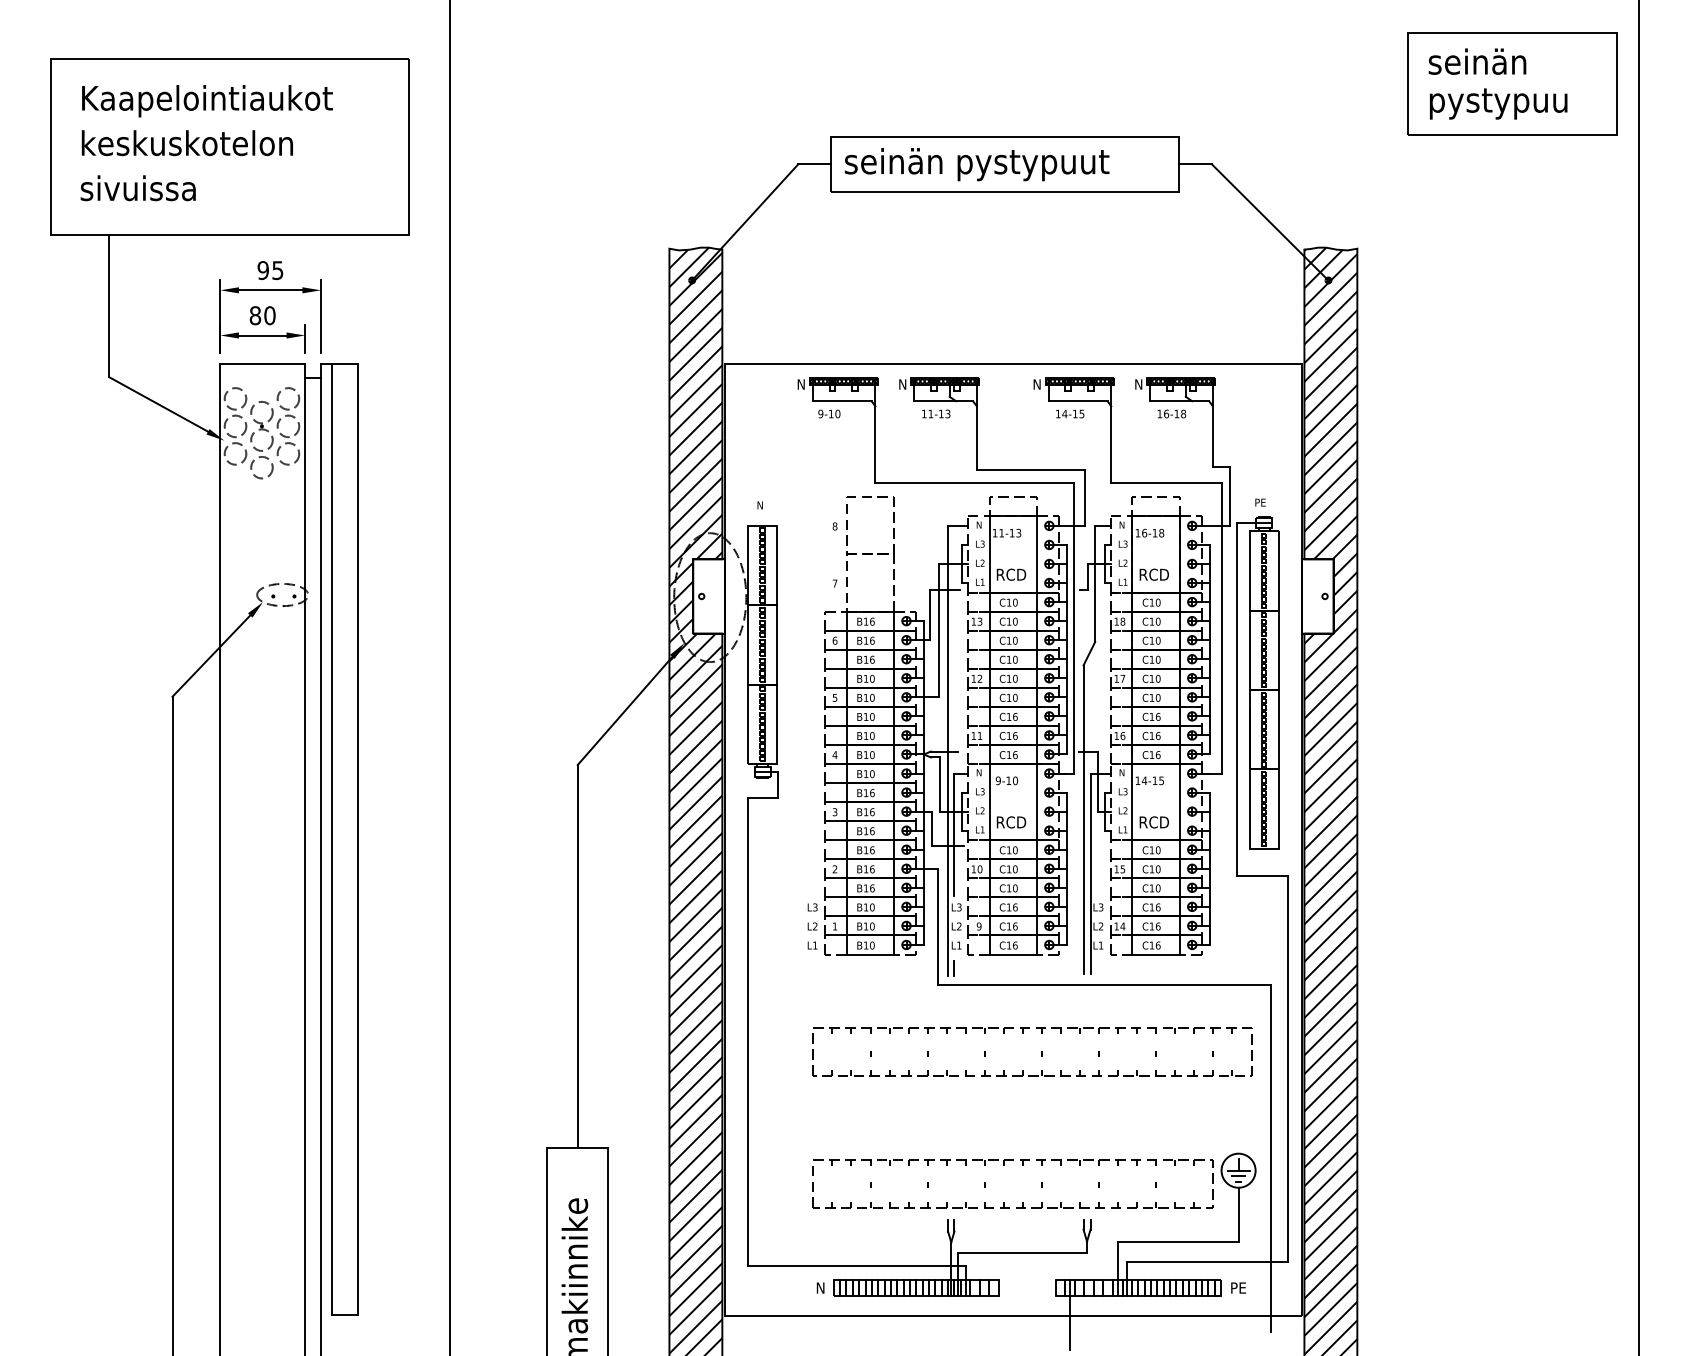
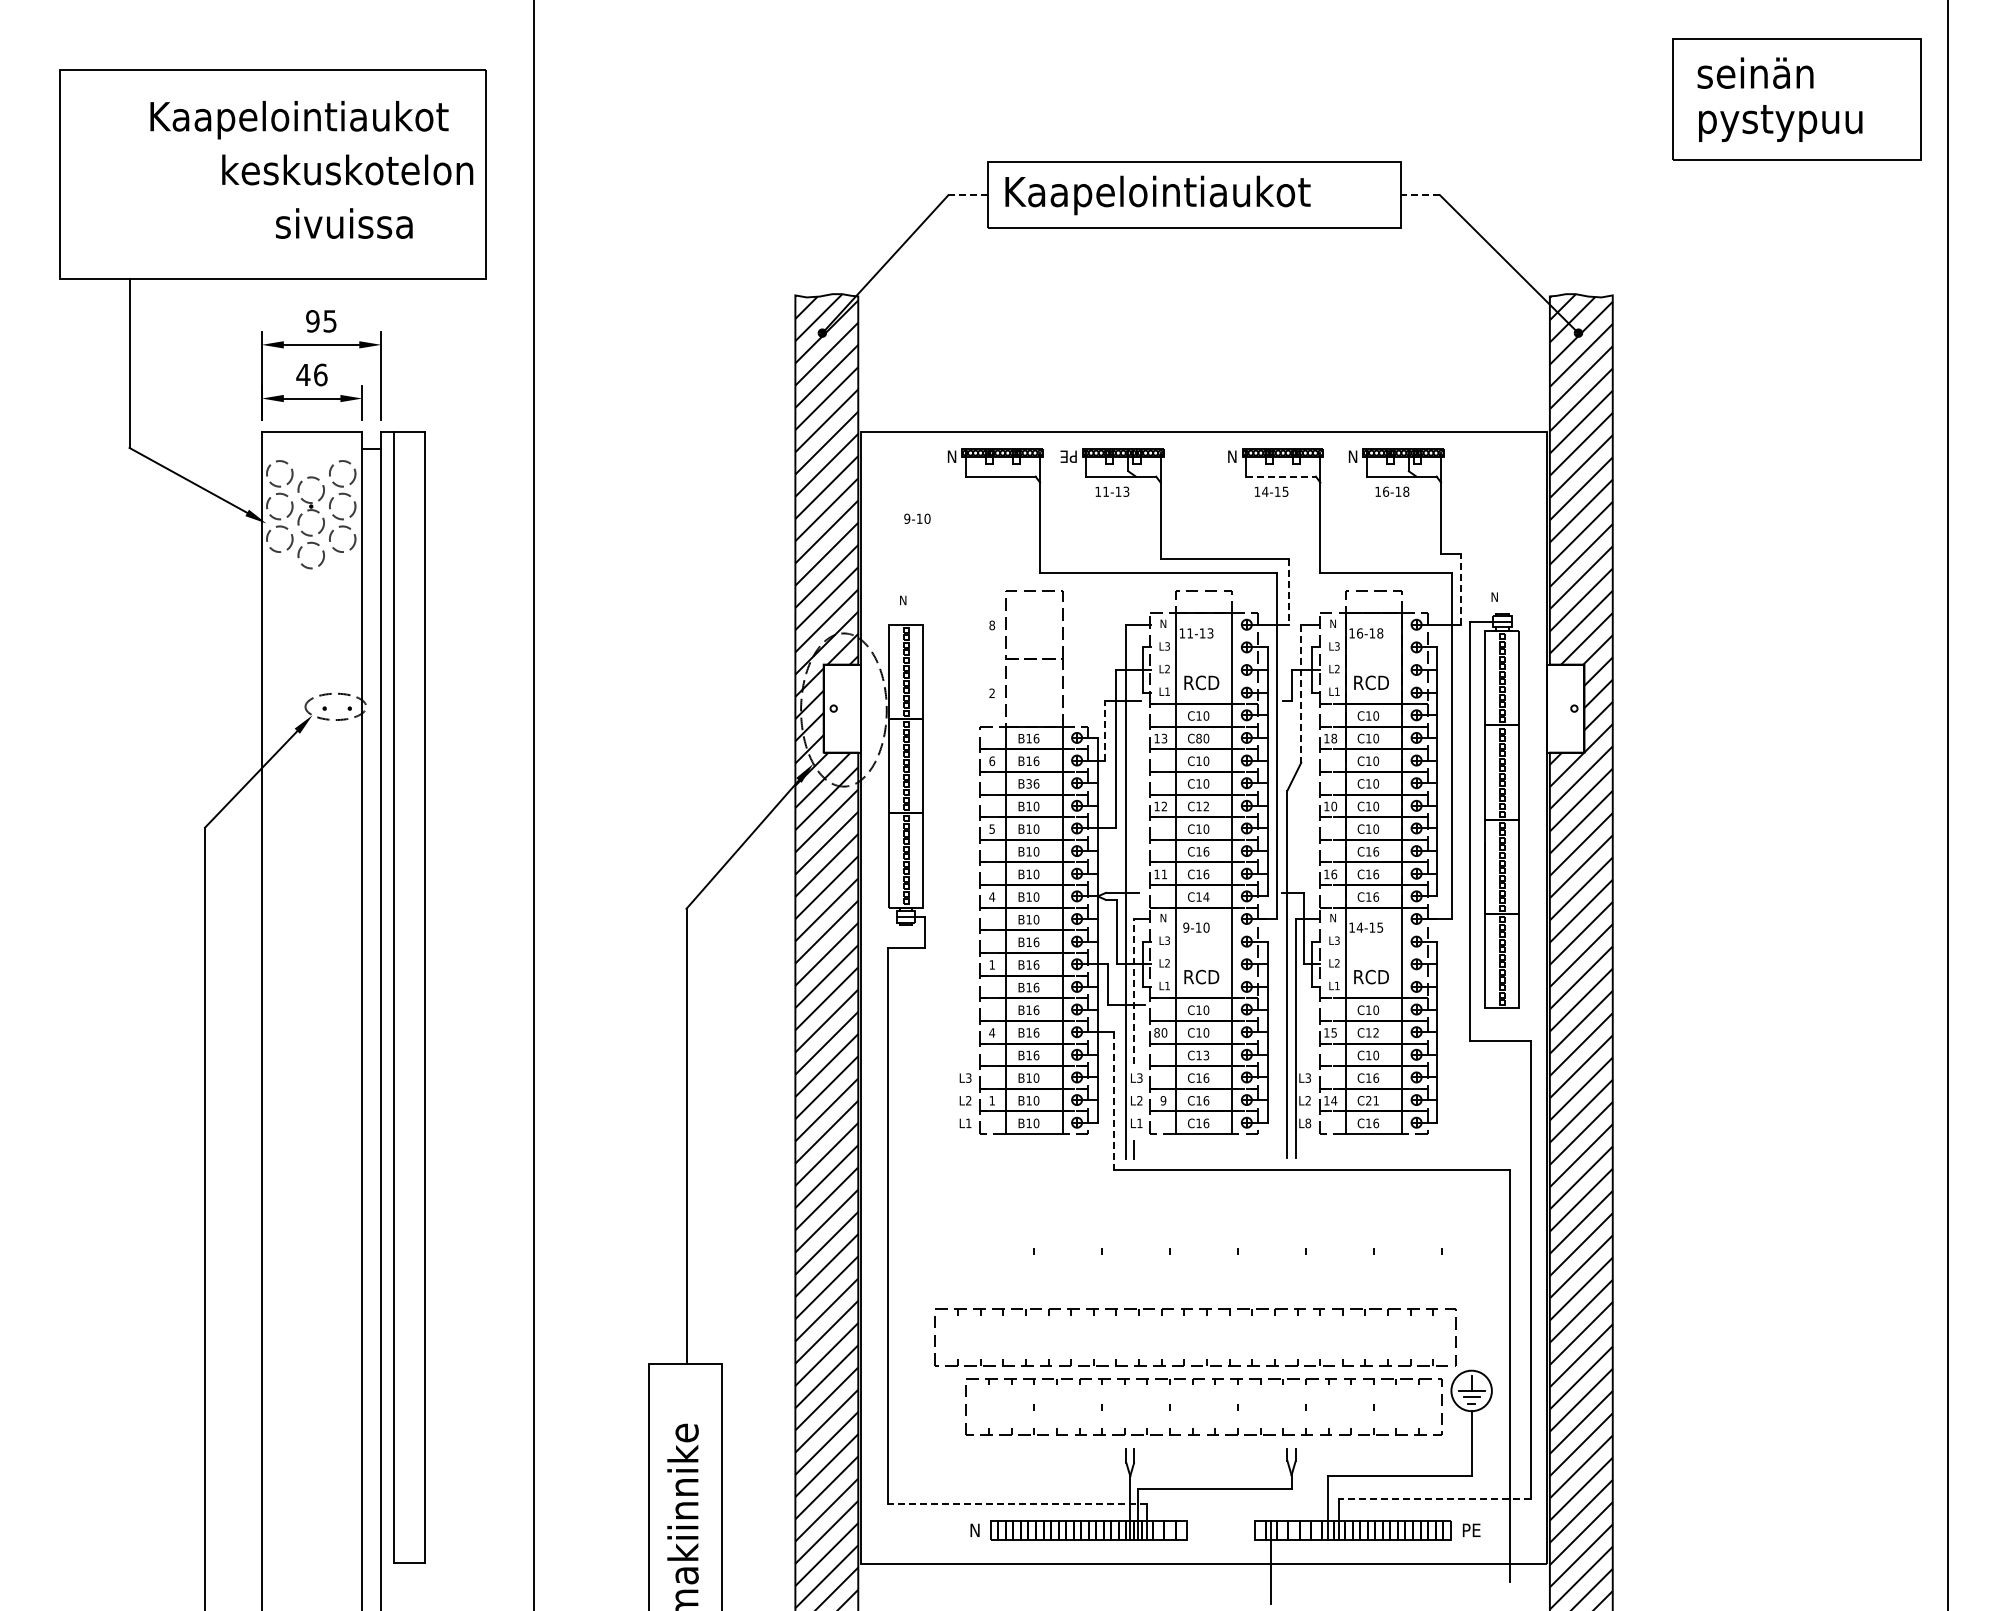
text: (207, 101) -> (299, 120), moved
text: (187, 142) -> (347, 169), moved
line: (815, 164) -> (968, 195), solid -> dashed
text: (976, 164) -> (1160, 195), seinän pystypuut -> Kaapelointiaukot
line: (1195, 164) -> (1420, 195), solid -> dashed
text: (138, 188) -> (344, 223), moved
text: (262, 315) -> (311, 374), 80 -> 46
text: (898, 384) -> (1067, 456), N -> PE
line: (1078, 401) -> (1281, 476), solid -> dashed
text: (829, 413) -> (917, 518), moved
line: (1230, 496) -> (1461, 589), solid -> dashed
line: (1085, 498) -> (1289, 592), solid -> dashed
text: (1260, 502) -> (1497, 596), PE -> N
text: (834, 582) -> (991, 692), 7 -> 2
line: (1095, 583) -> (1301, 693), solid -> dashed
line: (929, 614) -> (1104, 730), solid -> dashed
text: (1008, 621) -> (1198, 738), C10 -> C80
text: (865, 659) -> (1028, 783), B16 -> B36
text: (1015, 678) -> (1206, 806), C10 -> C12
text: (1123, 678) -> (1334, 806), 17 -> 10
text: (1015, 754) -> (1206, 896), C16 -> C14
text: (834, 811) -> (991, 964), 3 -> 1
line: (954, 834) -> (1134, 991), solid -> dashed
text: (835, 869) -> (992, 1032), 2 -> 4
text: (973, 869) -> (1156, 1032), 10 -> 80
text: (1158, 869) -> (1376, 1032), C10 -> C12
text: (1015, 888) -> (1206, 1055), C10 -> C13
text: (1155, 926) -> (1372, 1100), C16 -> C21
line: (937, 927) -> (1113, 1101), solid -> dashed
text: (1101, 945) -> (1308, 1123), L1 -> L8
part: (1022, 1033) -> (1184, 1315), moved
line: (1208, 1262) -> (1435, 1499), solid -> dashed
line: (856, 1265) -> (1017, 1503), solid -> dashed

